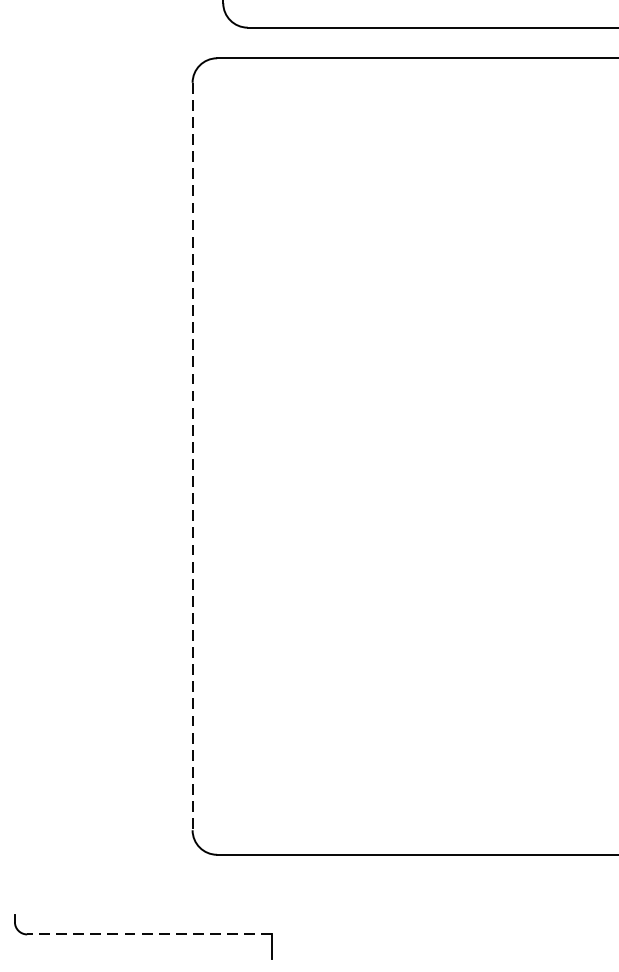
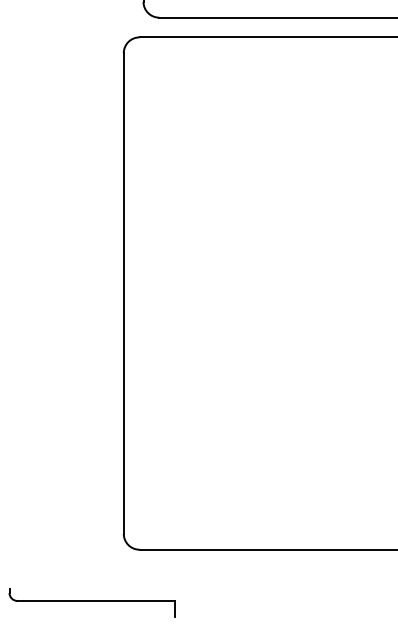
line: (192, 458) -> (123, 294), dashed -> solid
line: (150, 933) -> (96, 600), dashed -> solid

